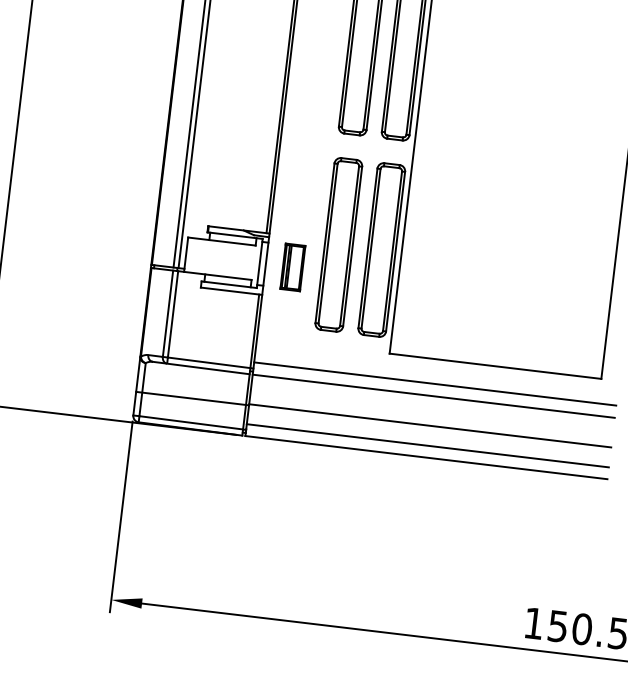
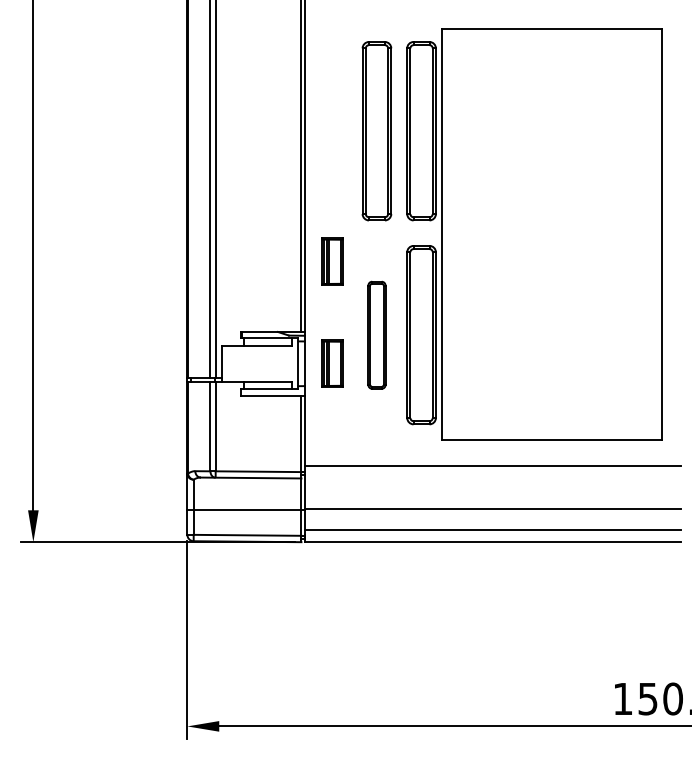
part: (304, 168) -> (332, 261), added
part: (338, 245) -> (376, 335), size x0.6
line: (433, 396) -> (492, 478), removed

